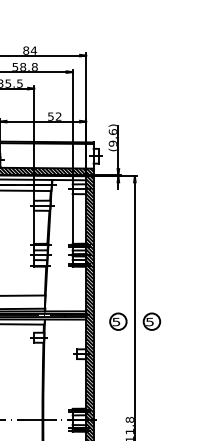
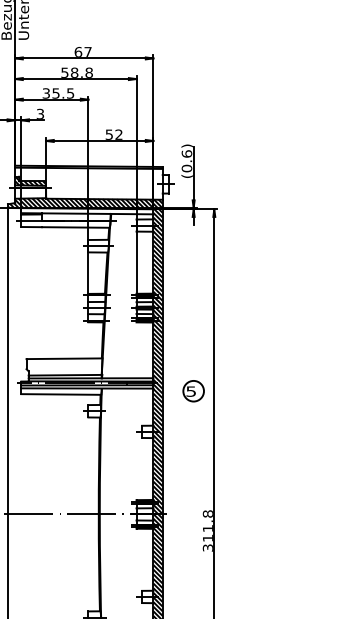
text: (30, 50) -> (83, 51), 84 -> 67
text: (113, 143) -> (187, 168), (9.6) -> (0.6)
part: (151, 321) -> (235, 391), removed

